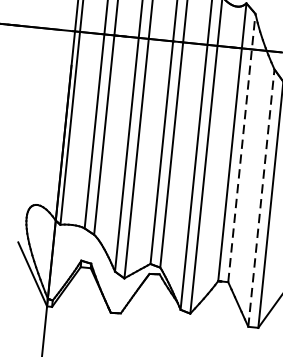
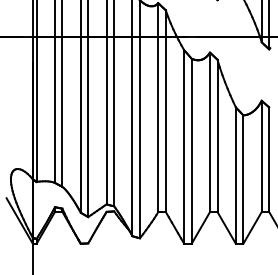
line: (241, 148) -> (165, 111), dashed -> solid
line: (261, 198) -> (184, 147), dashed -> solid

